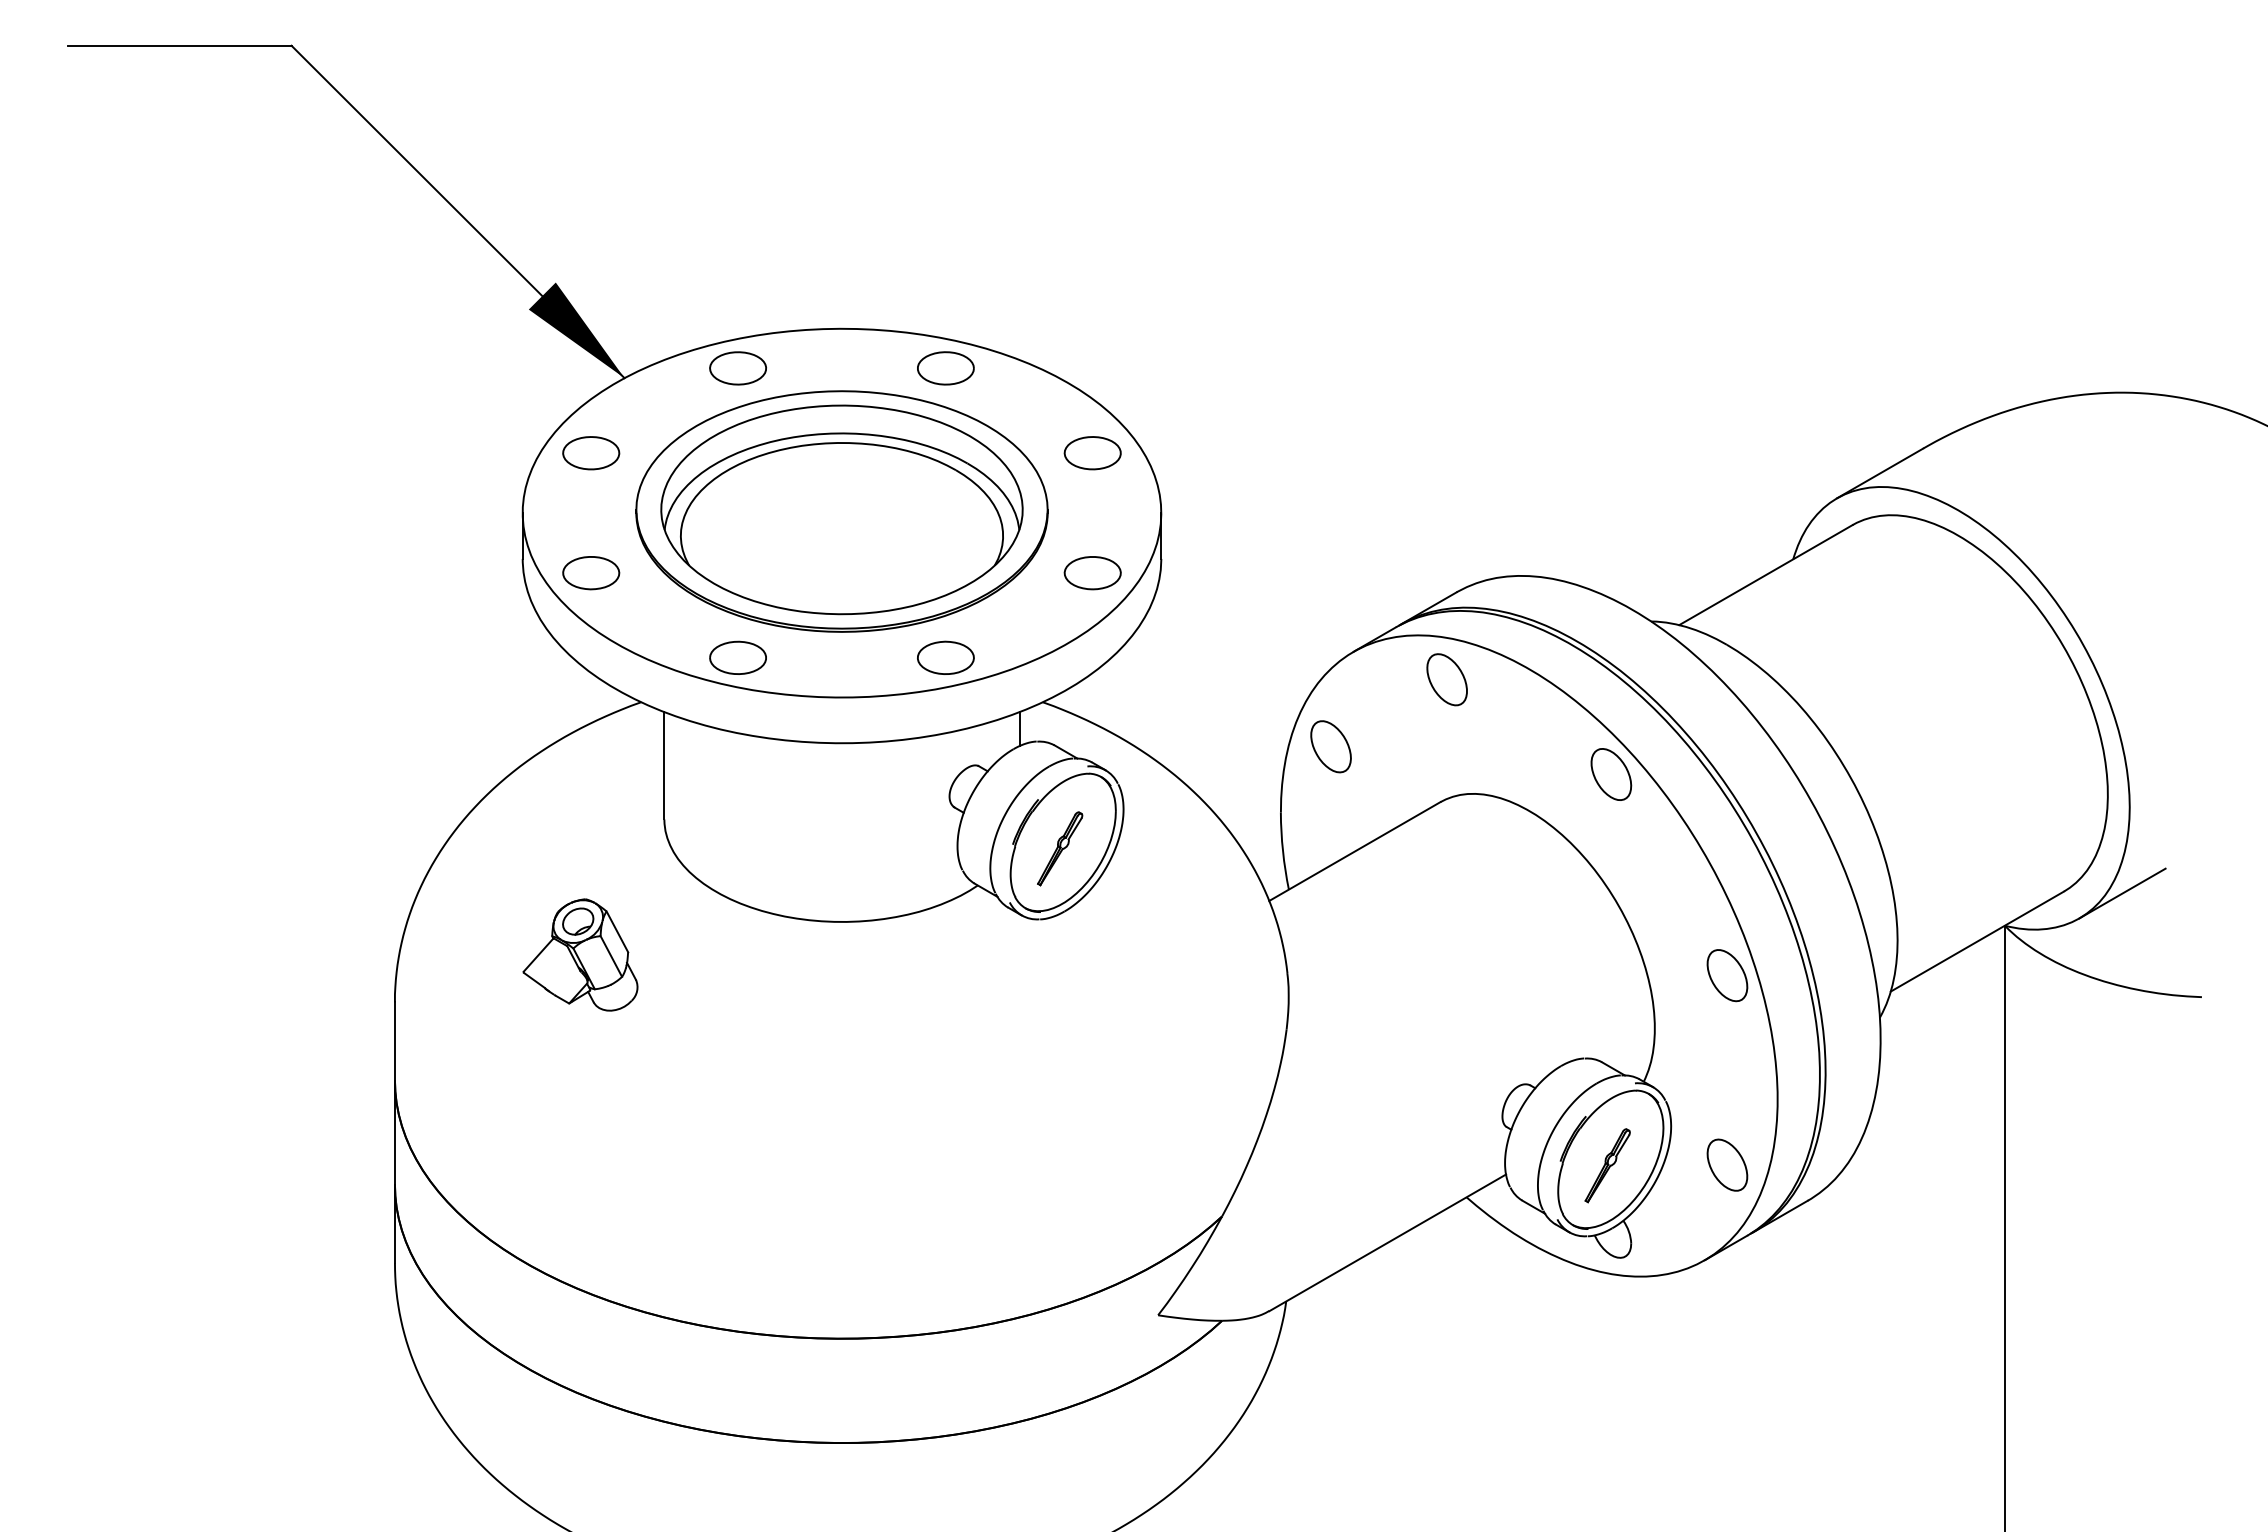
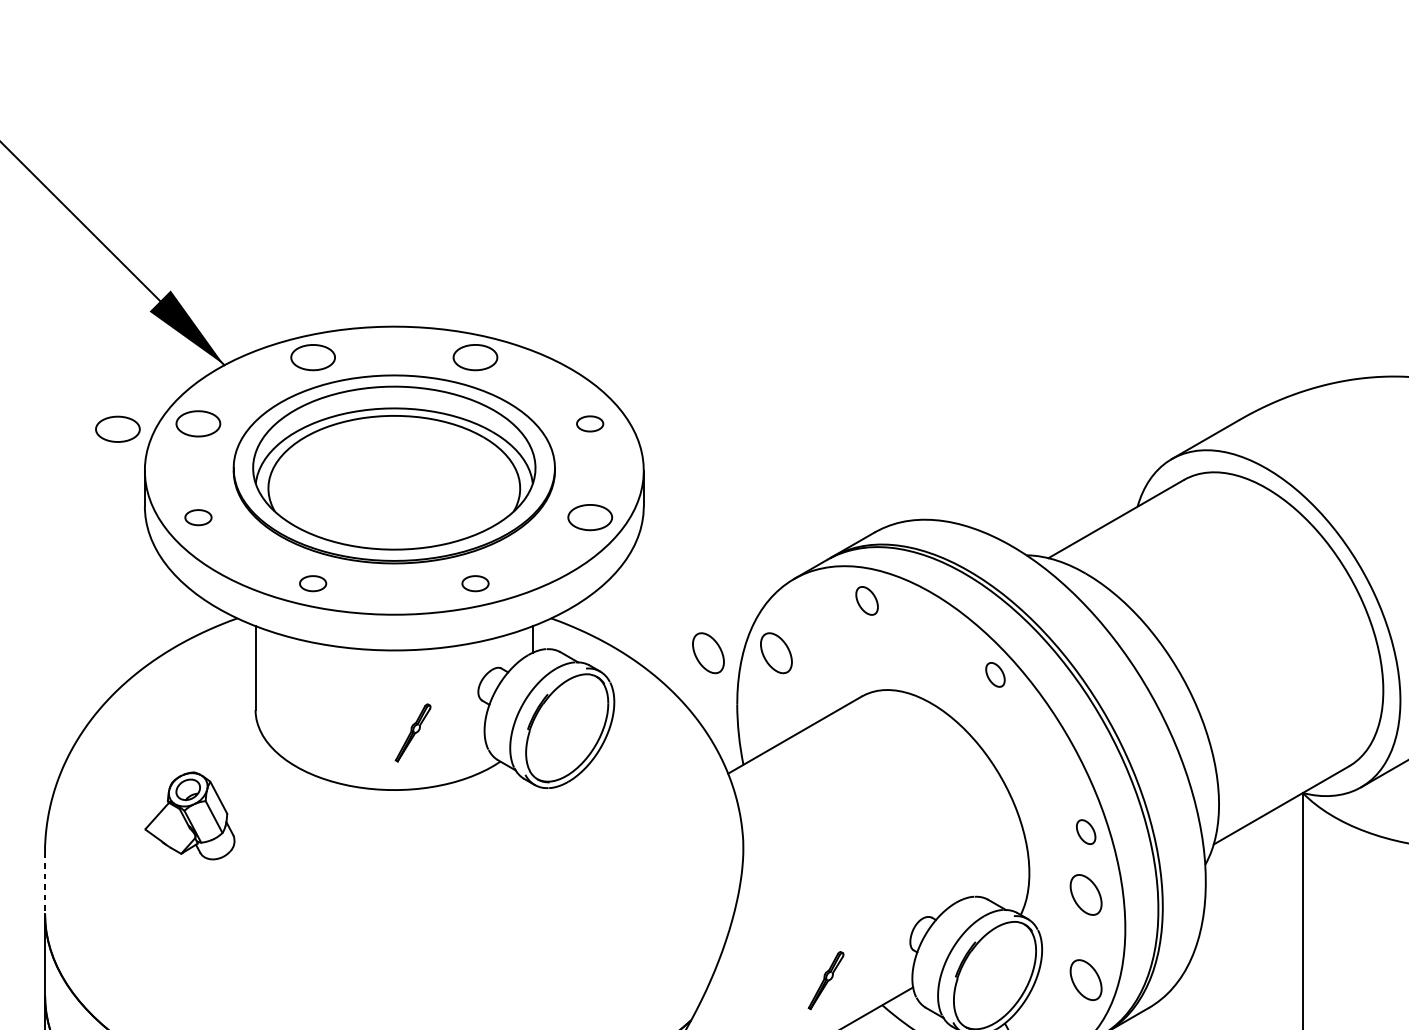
part: (1092, 453) -> (590, 424), size x0.6
part: (488, 460) -> (118, 429), added
part: (591, 573) -> (198, 517), size x0.6
part: (737, 657) -> (312, 583), size x0.6
part: (945, 657) -> (475, 583), size x0.6
part: (1446, 679) -> (866, 600), size x0.7
part: (1243, 746) -> (708, 653), added
part: (1611, 774) -> (995, 674), size x0.6
part: (1060, 848) -> (413, 732), moved
part: (1727, 975) -> (1086, 831), size x0.6
line: (394, 1042) -> (44, 884), solid -> dashed
part: (1727, 1055) -> (1086, 894), added
part: (1607, 1165) -> (825, 980), moved

